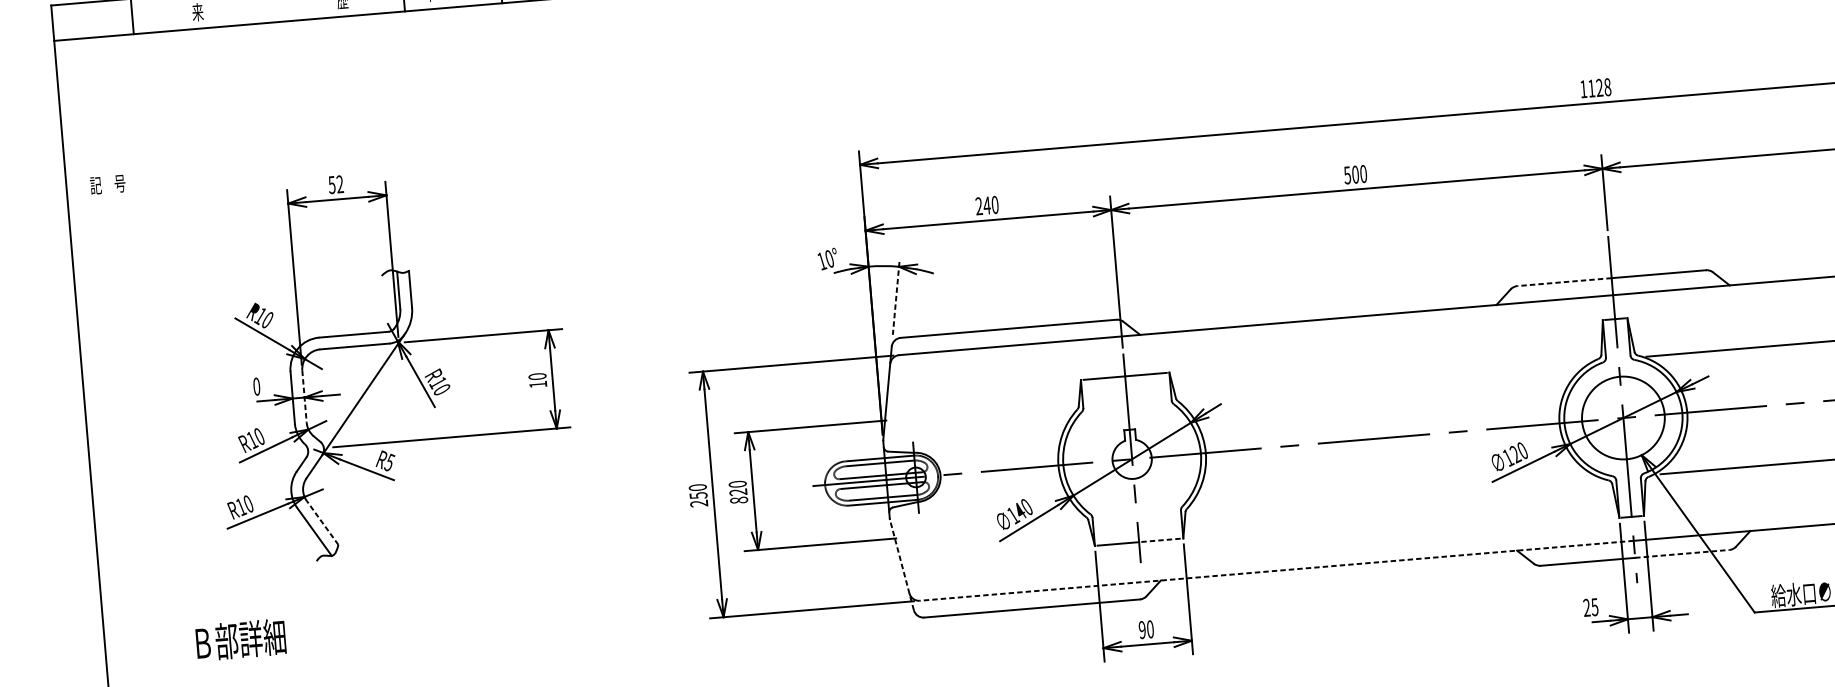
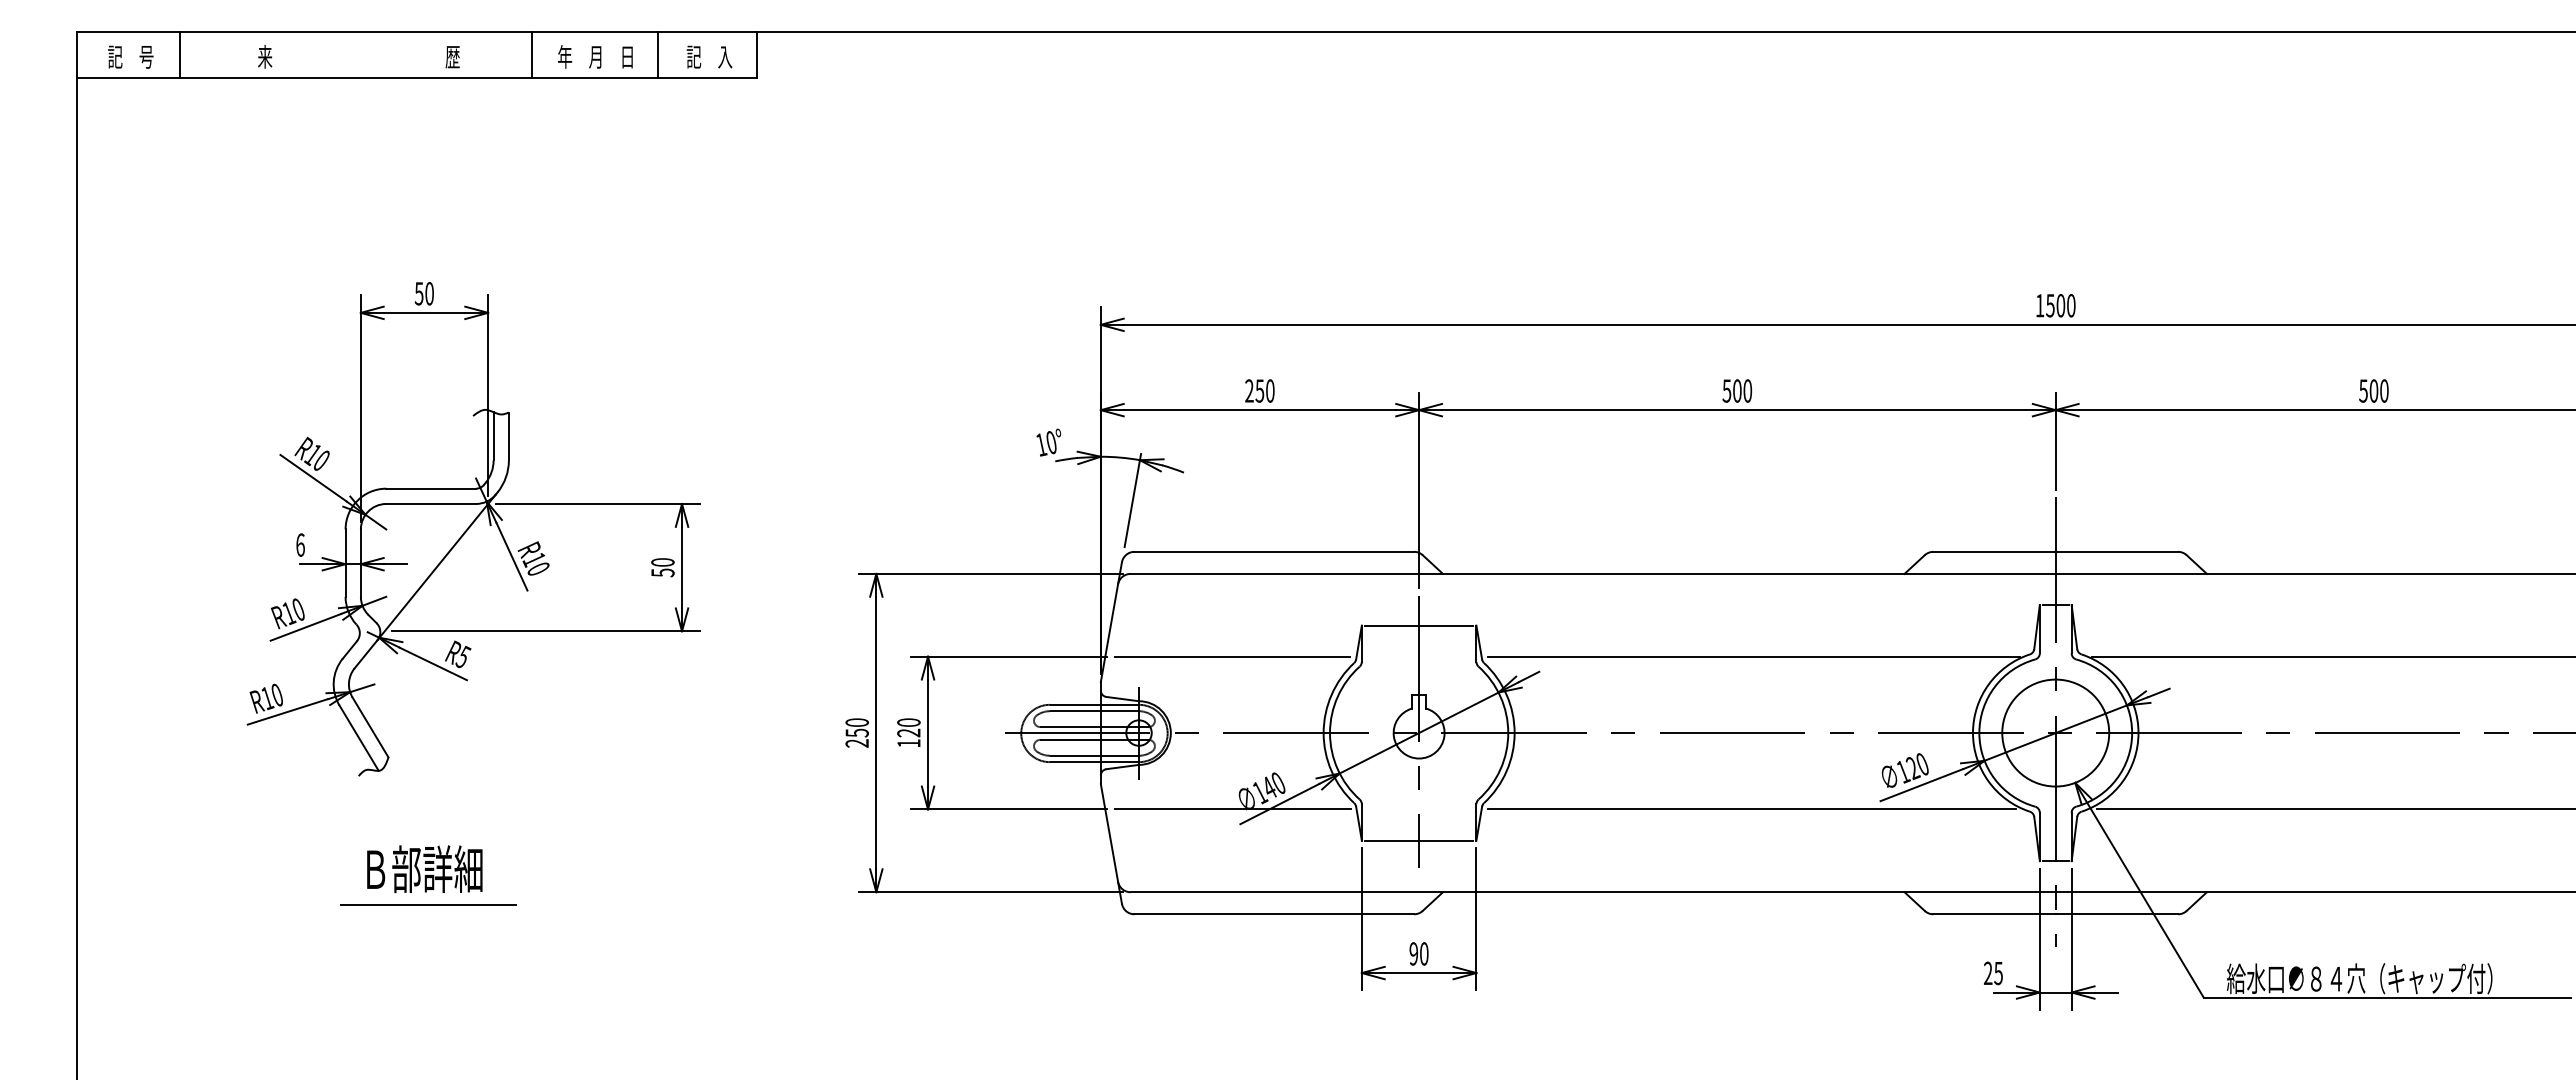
text: (1599, 87) -> (2060, 305), 1128 -> 1500
text: (107, 184) -> (130, 56), moved
text: (339, 184) -> (429, 293), 52 -> 50
text: (986, 205) -> (1259, 390), 240 -> 250
line: (1564, 281) -> (1994, 551), dashed -> solid
line: (895, 299) -> (1132, 501), dashed -> solid
line: (1385, 378) -> (1753, 656), added
text: (537, 384) -> (662, 572), 10 -> 50
text: (256, 386) -> (300, 544), 0 -> 6
line: (304, 397) -> (360, 563), dashed -> solid
line: (982, 412) -> (1231, 656), added
line: (1393, 496) -> (1751, 809), added
text: (738, 500) -> (908, 743), 820 -> 120
line: (322, 522) -> (370, 727), dashed -> solid
line: (993, 530) -> (1232, 809), added
line: (1160, 540) -> (1446, 840), dashed -> solid
line: (1682, 554) -> (2117, 914), dashed -> solid
line: (901, 564) -> (1111, 843), dashed -> solid
line: (1277, 571) -> (1593, 892), dashed -> solid
text: (240, 639) -> (424, 868), moved
line: (378, 655) -> (428, 904), added

